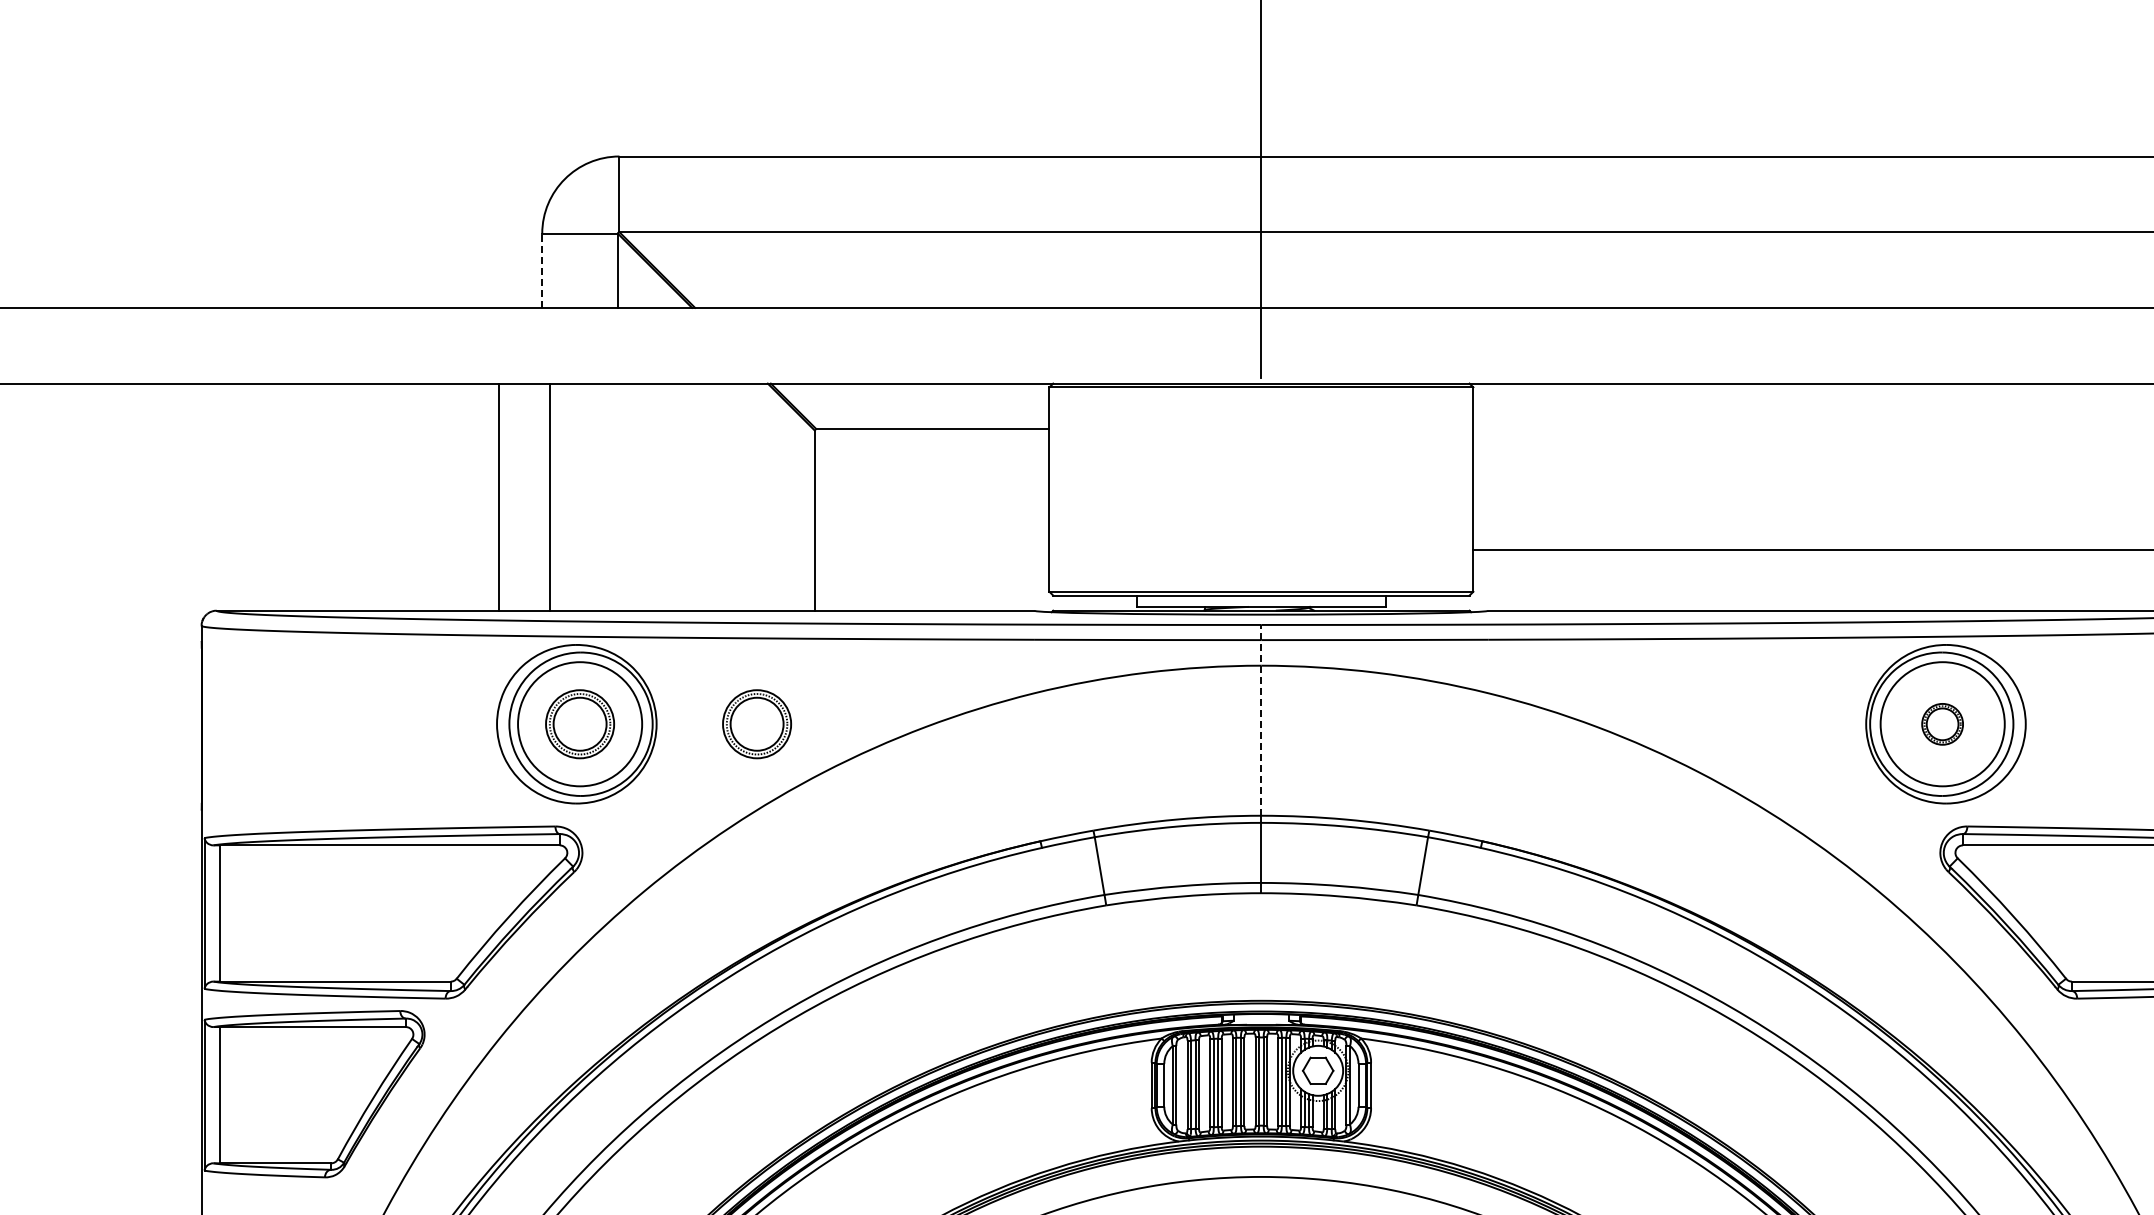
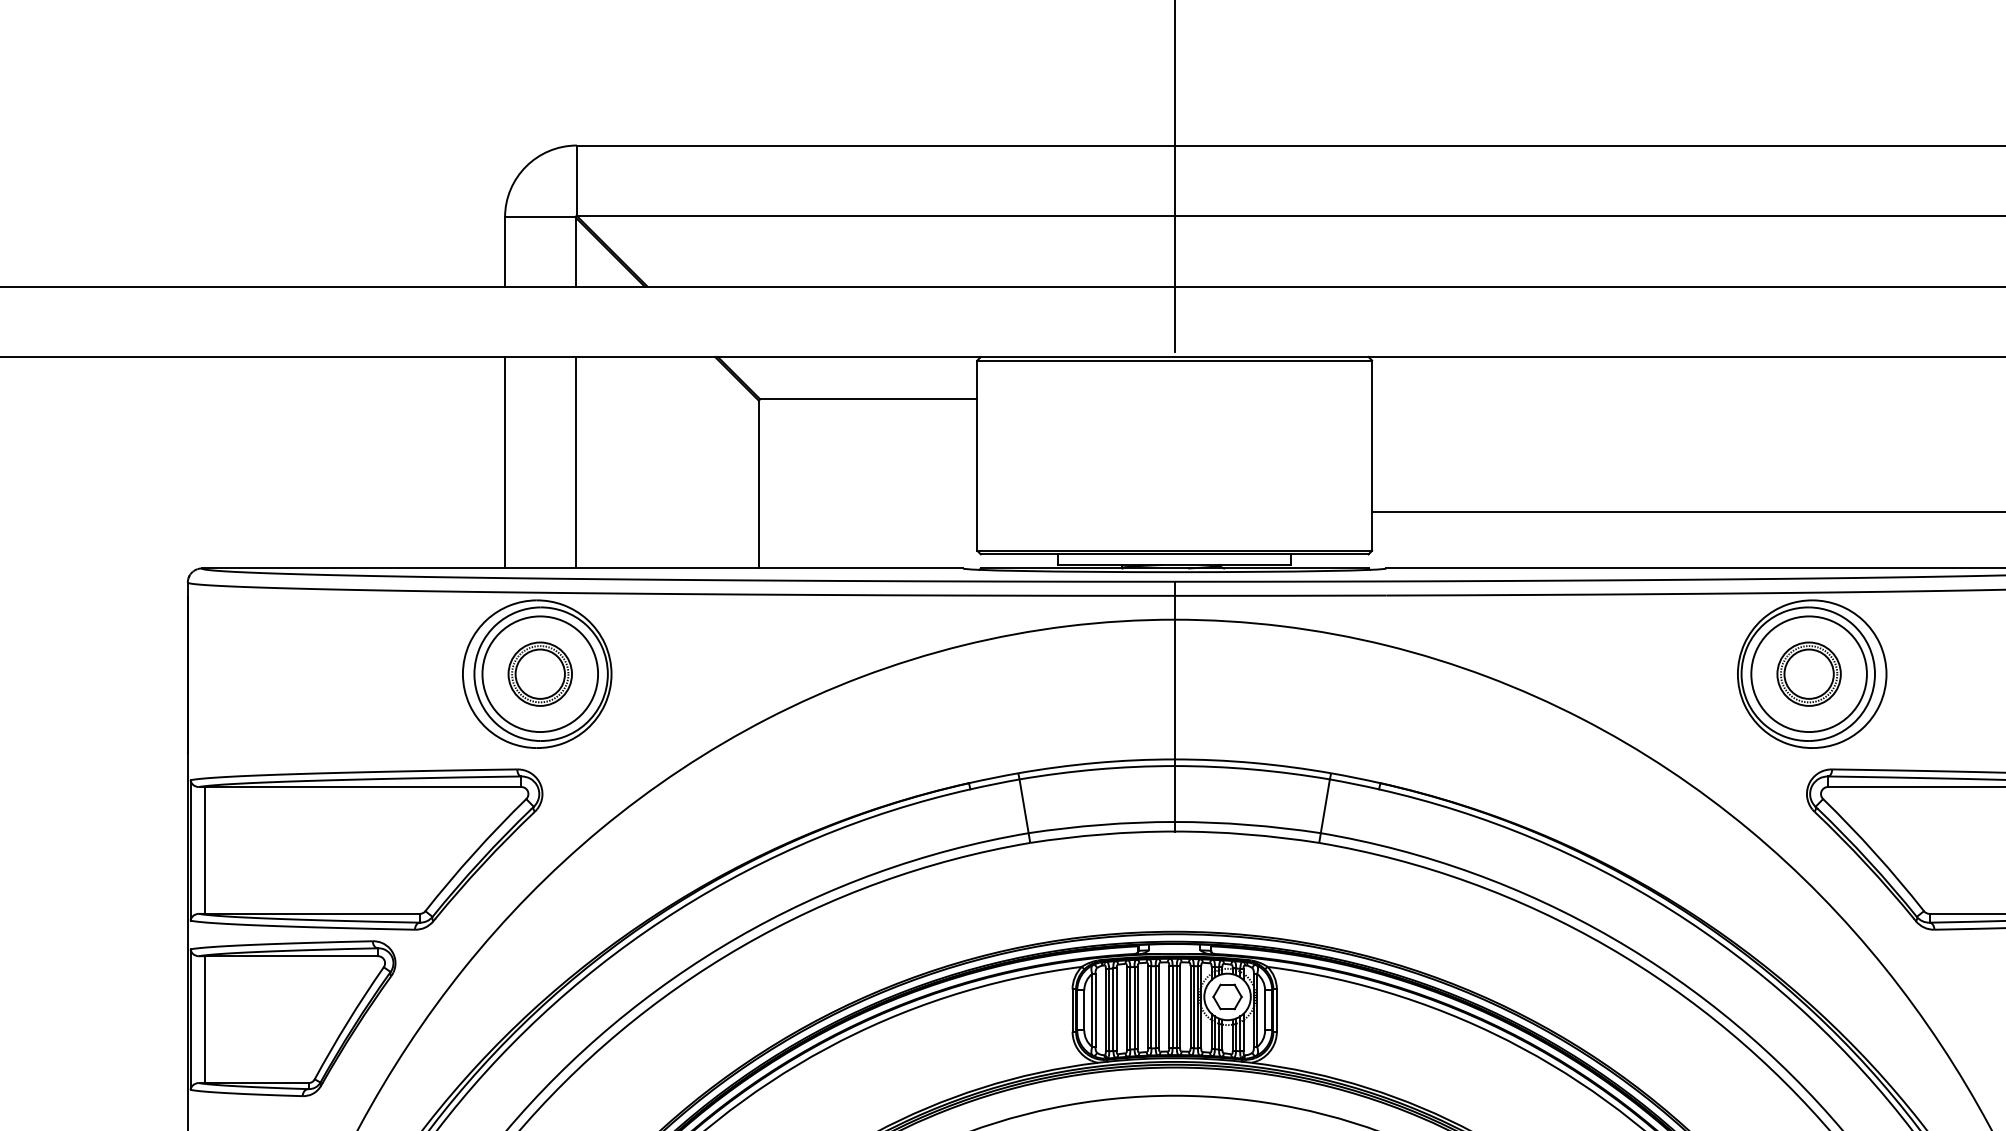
line: (542, 270) -> (505, 251), dashed -> solid
line: (499, 496) -> (505, 462), moved
line: (549, 496) -> (575, 462), moved
line: (1261, 719) -> (1174, 669), dashed -> solid
part: (756, 724) -> (704, 674), removed
part: (1942, 724) -> (1808, 674), size x1.67

